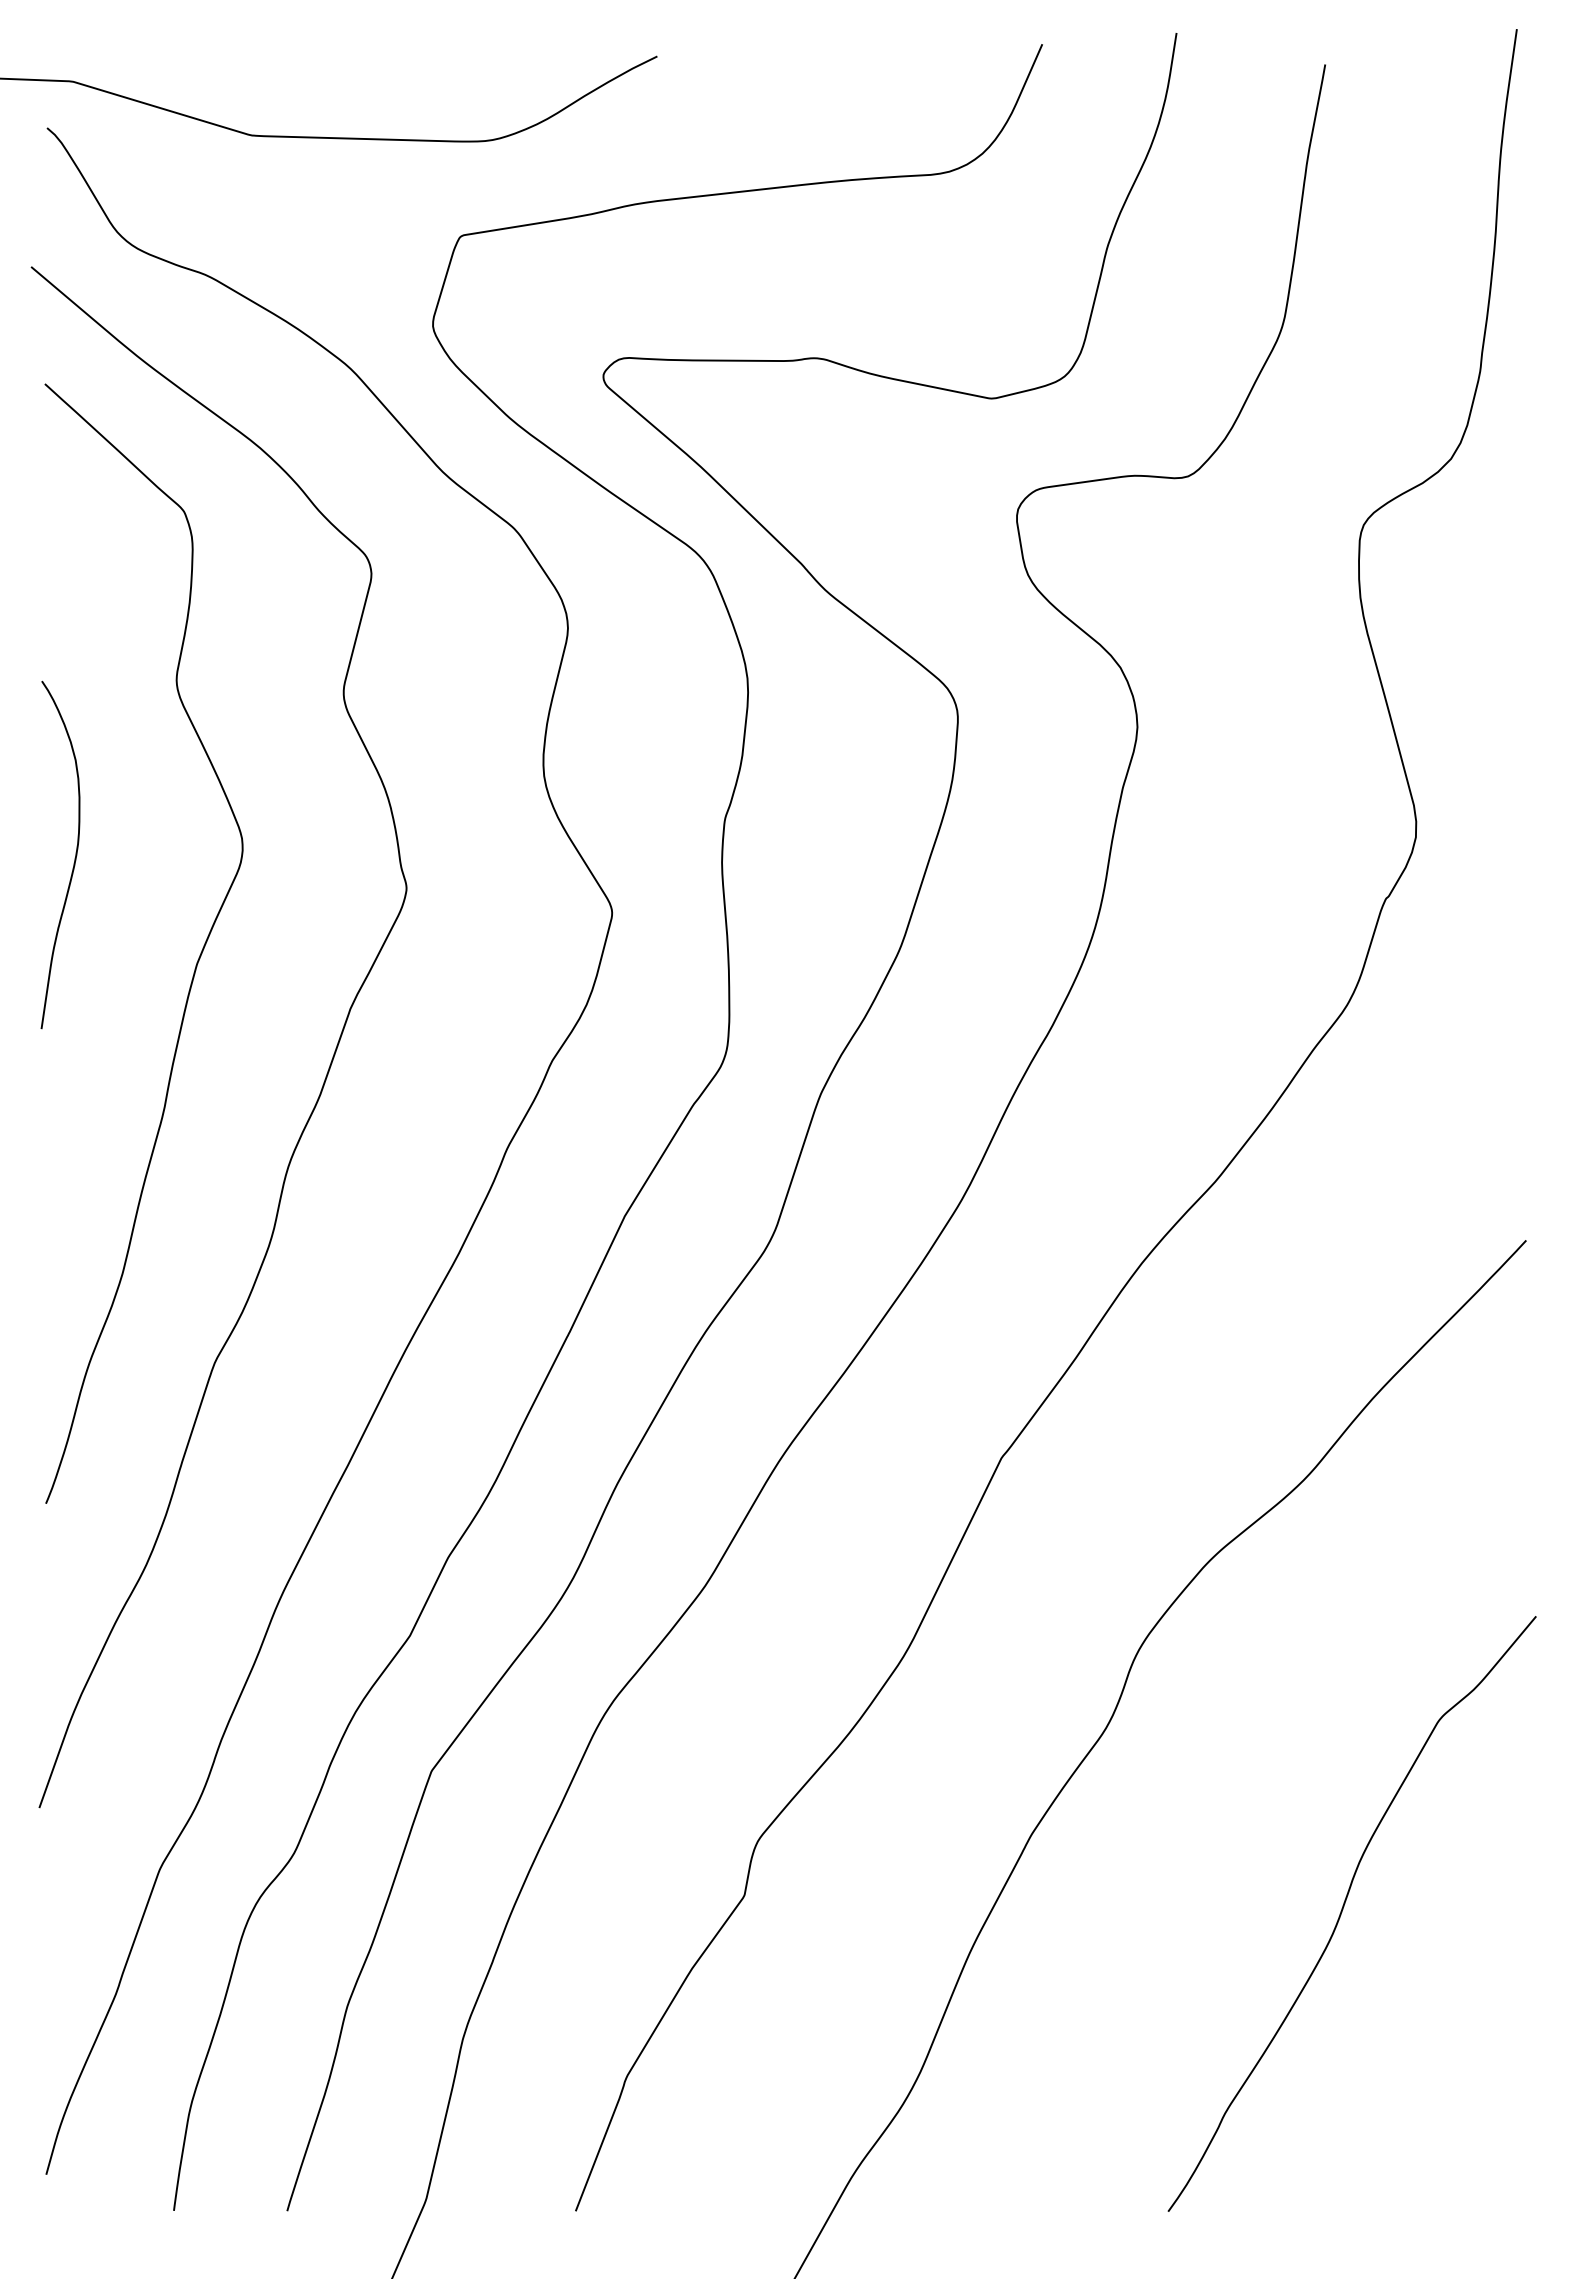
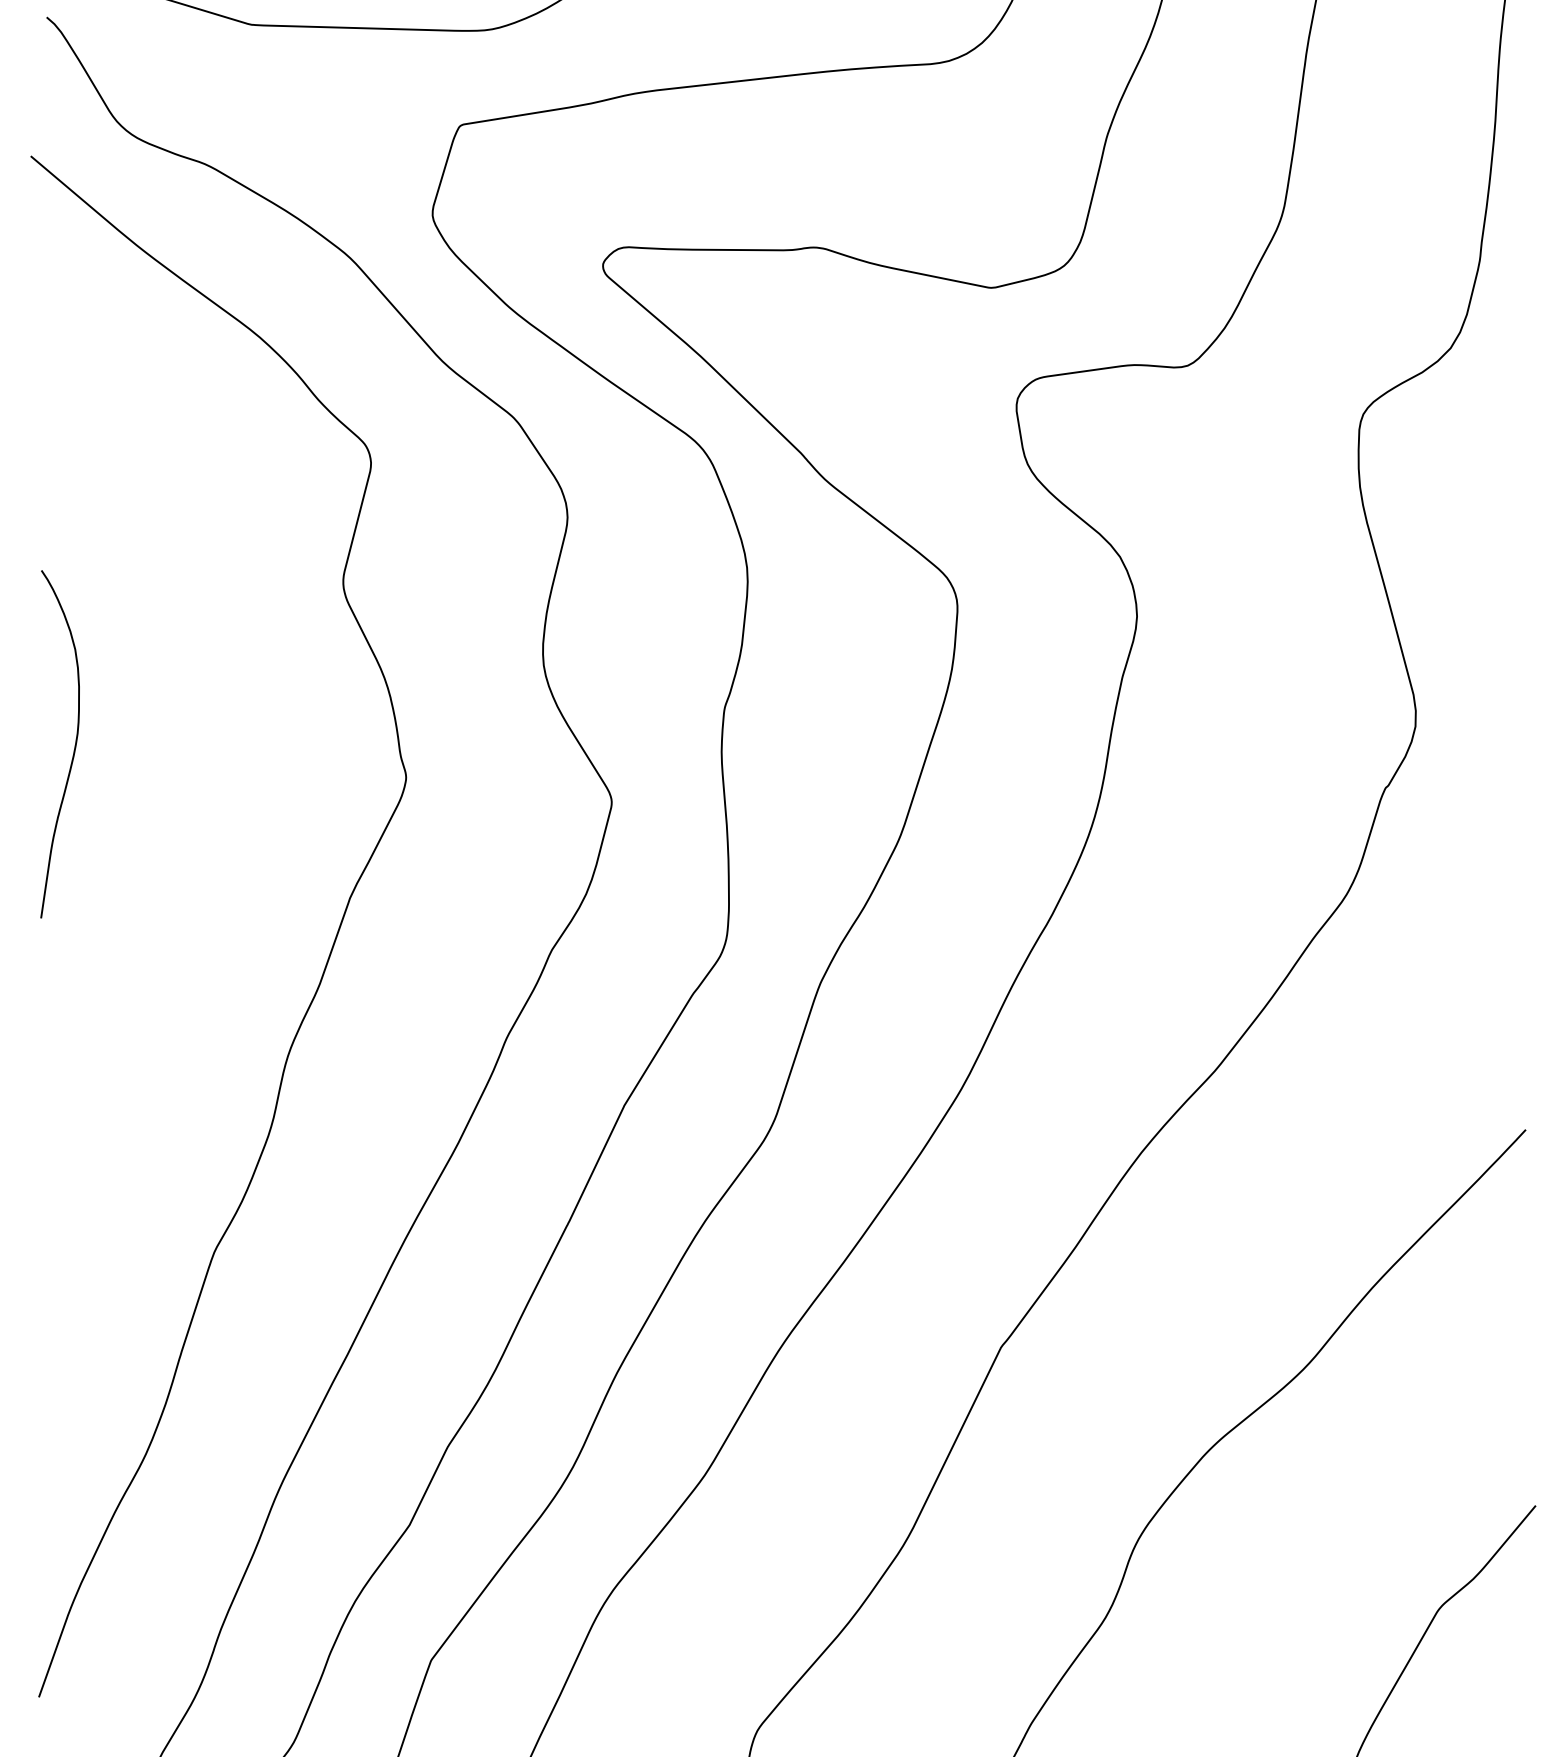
curve: (196, 962) -> (196, 851), removed

